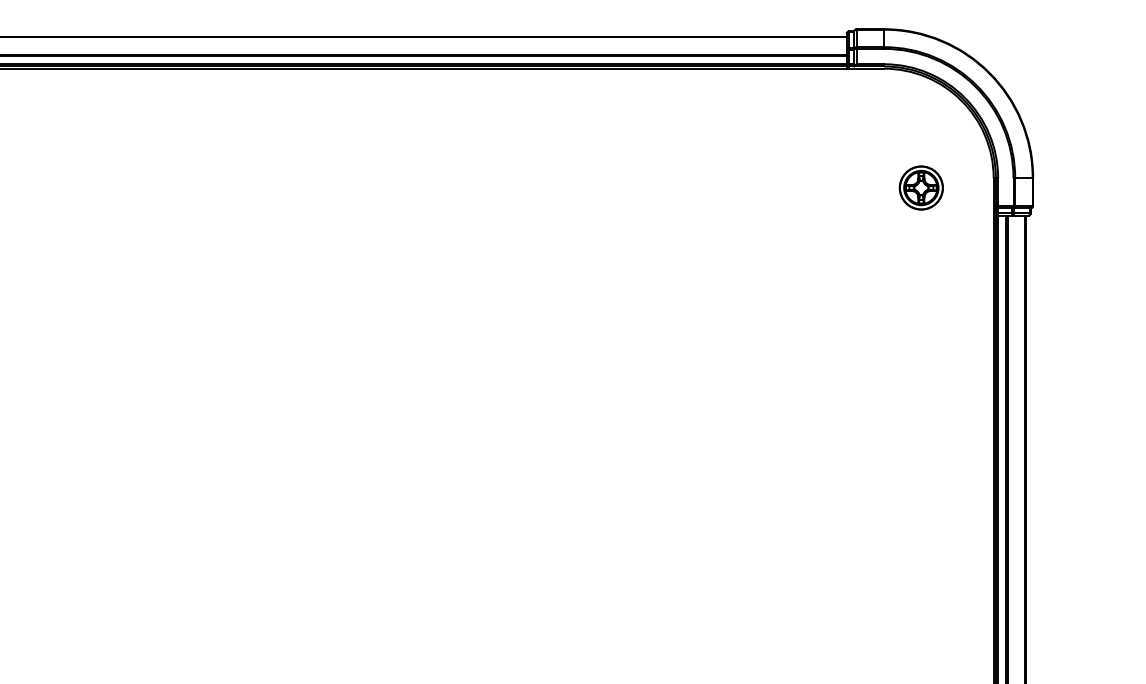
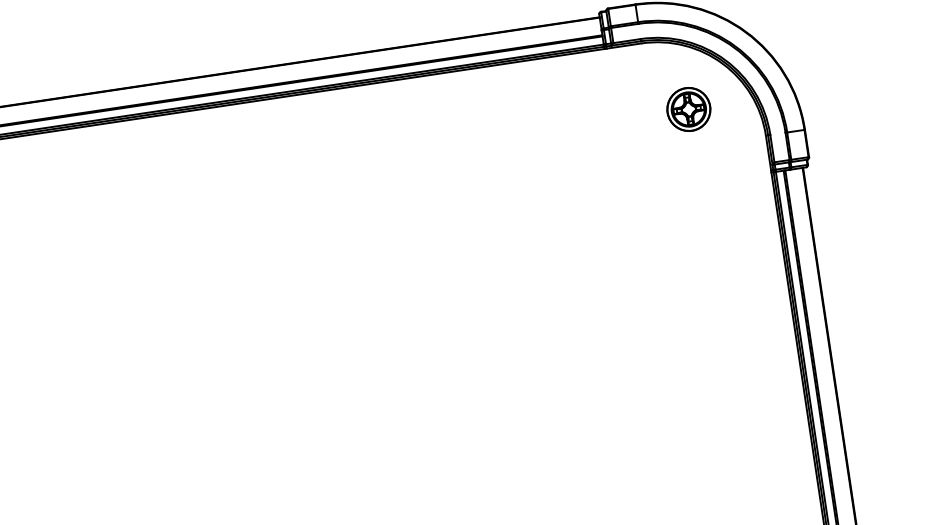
part: (920, 187) -> (687, 109), moved

